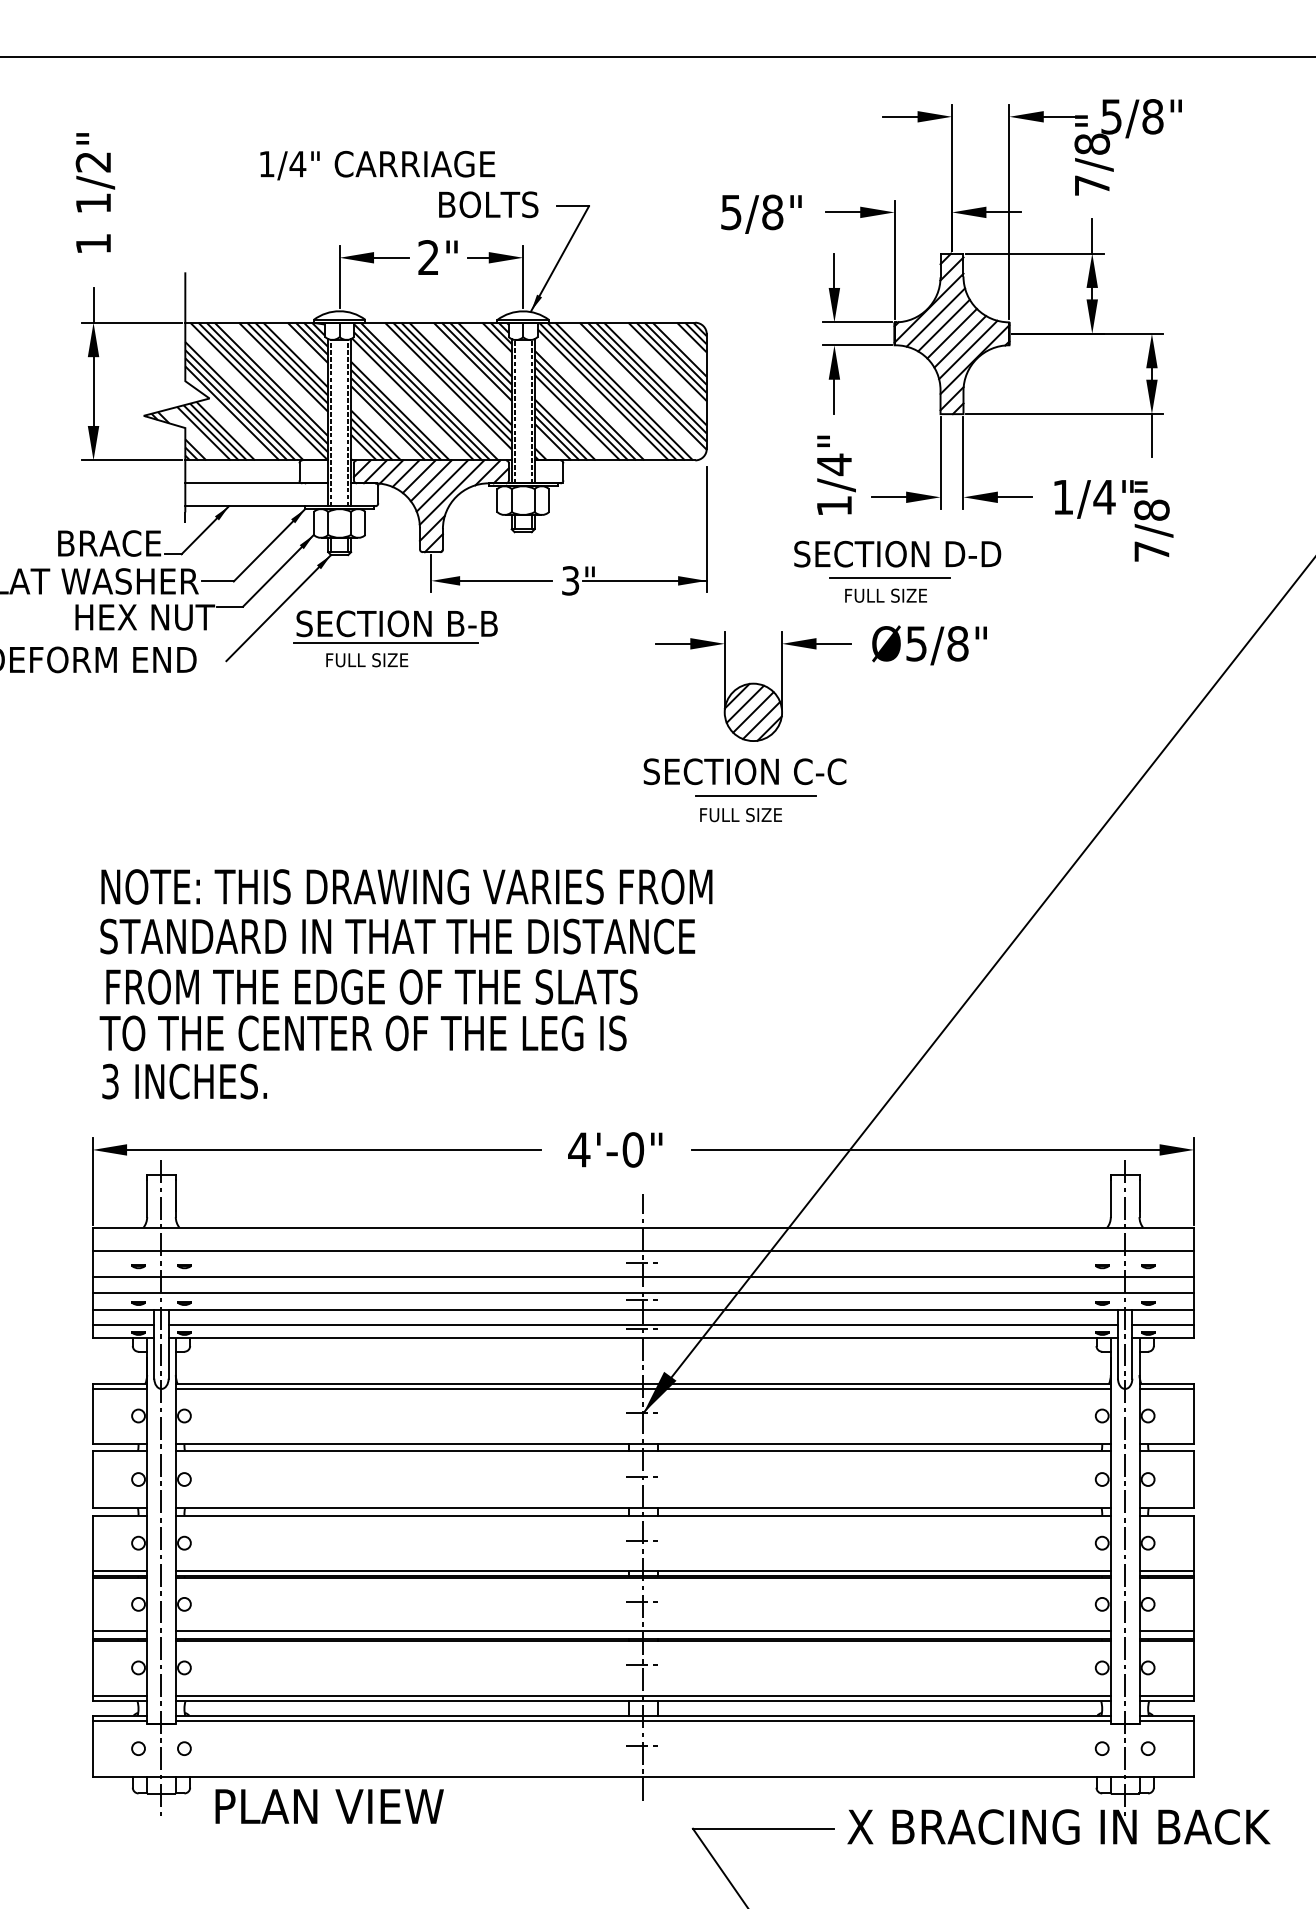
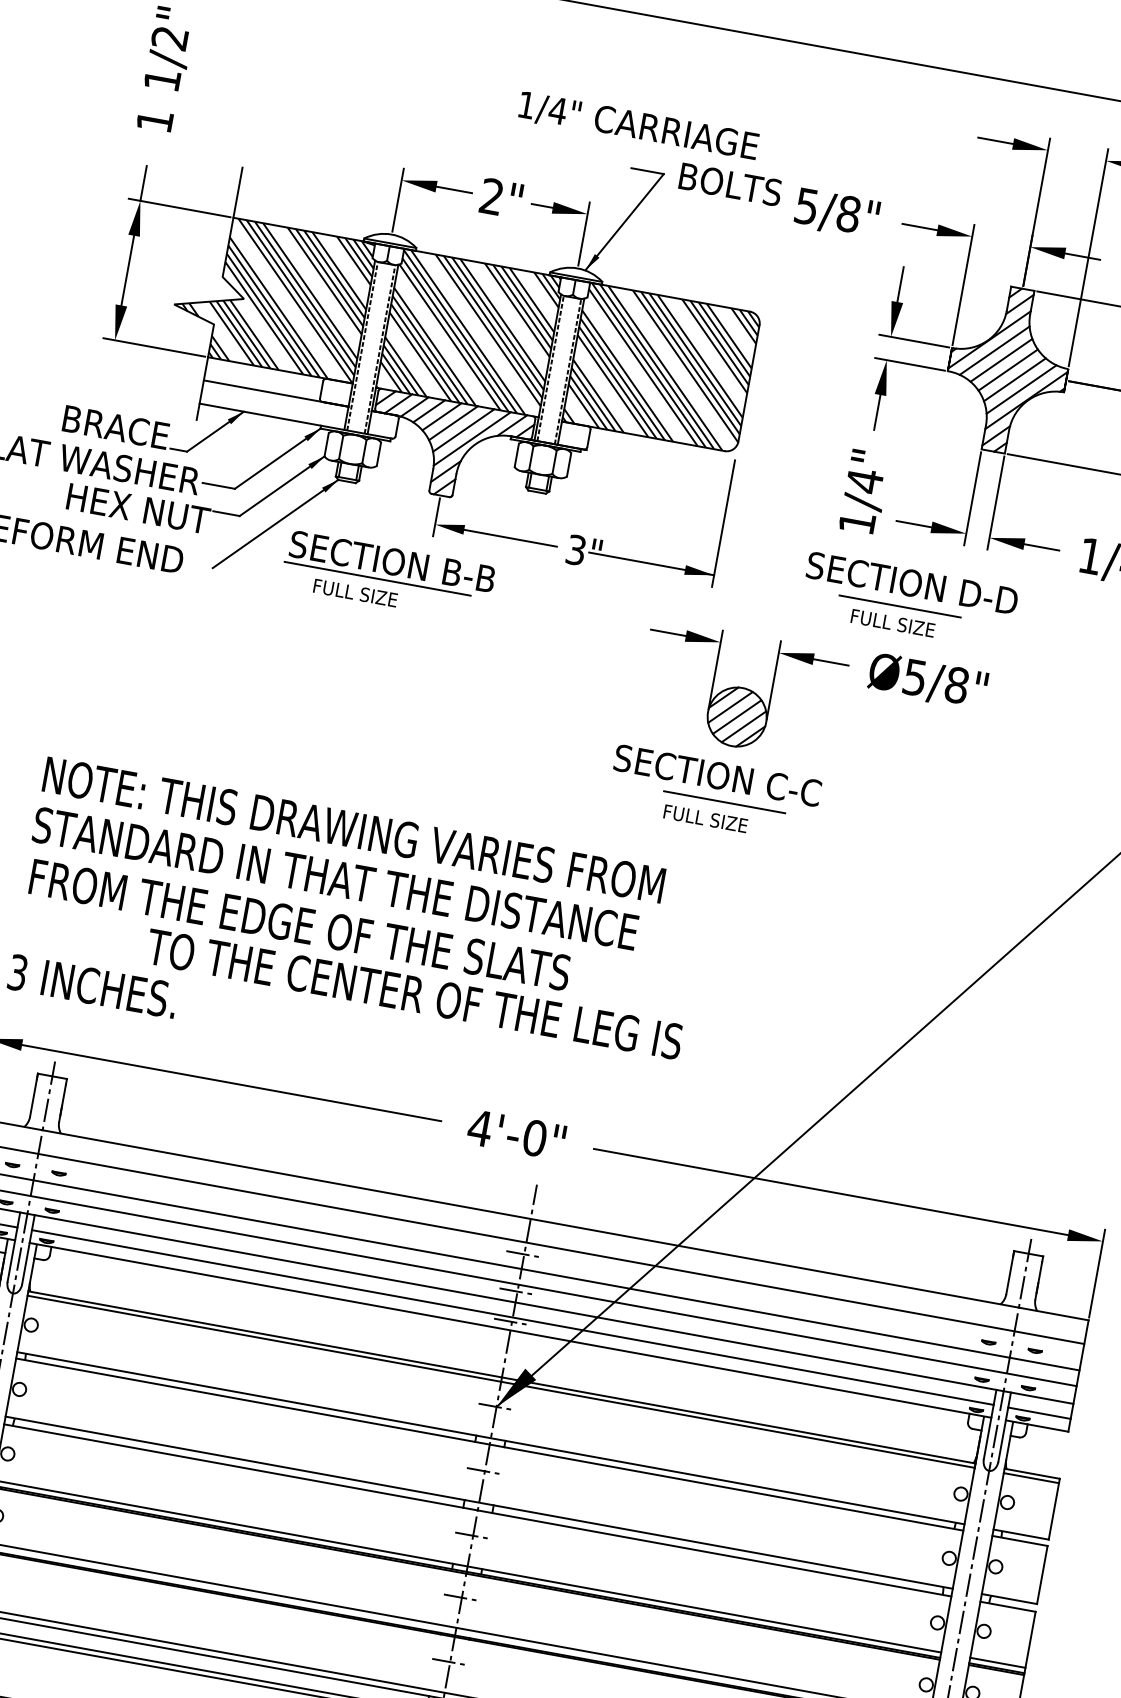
text: (377, 165) -> (638, 126), moved
text: (488, 204) -> (730, 184), moved
text: (362, 1033) -> (413, 994), moved

